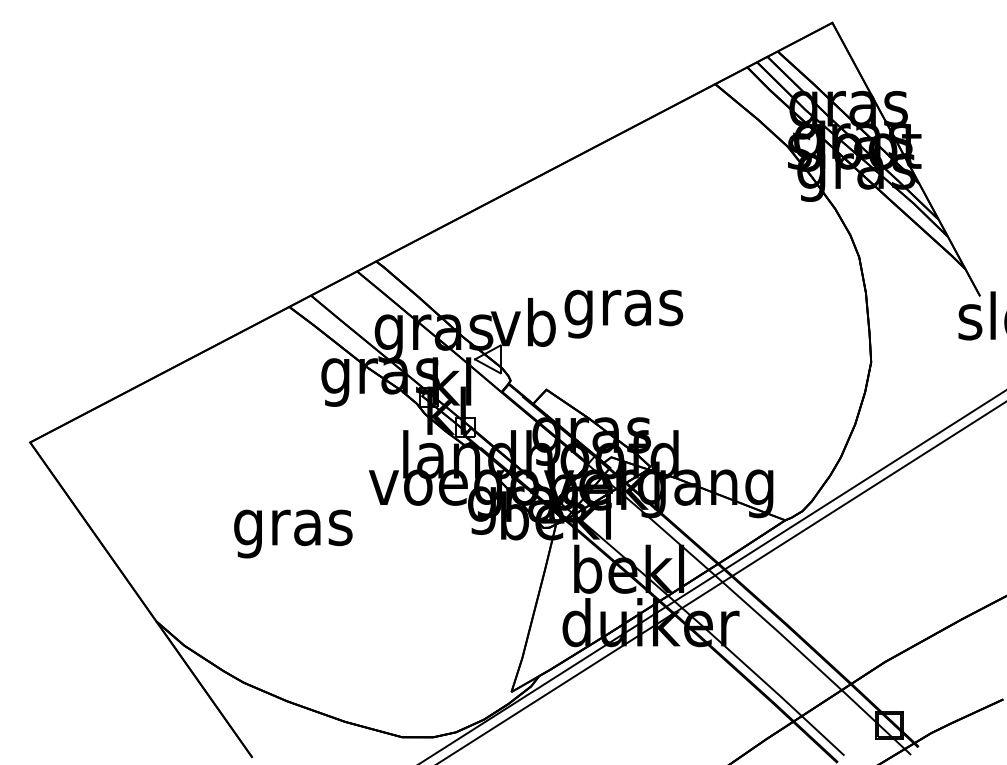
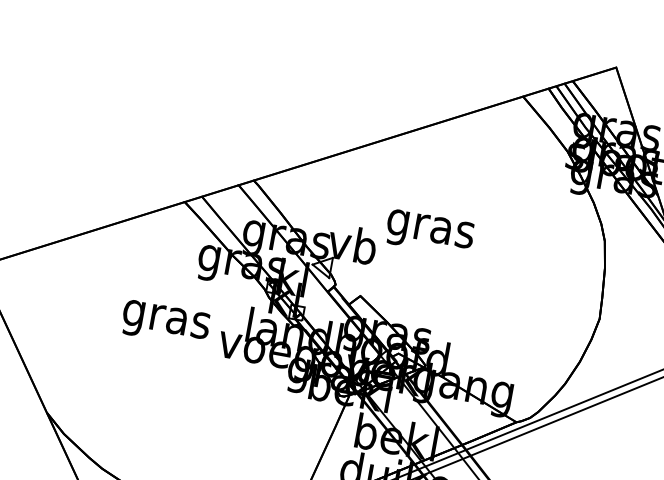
text: (623, 313) -> (429, 232), moved
text: (293, 533) -> (165, 323), moved

